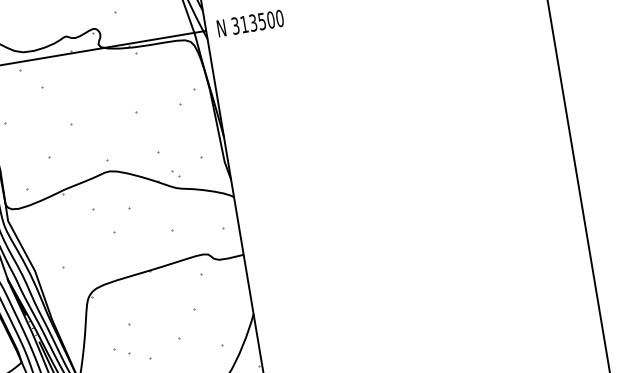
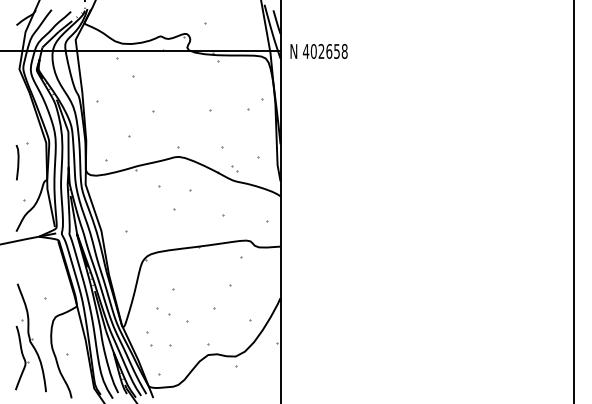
text: (256, 22) -> (324, 51), 313500 -> 402658

